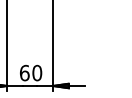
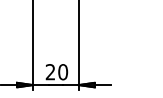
text: (24, 73) -> (50, 72), 60 -> 20

